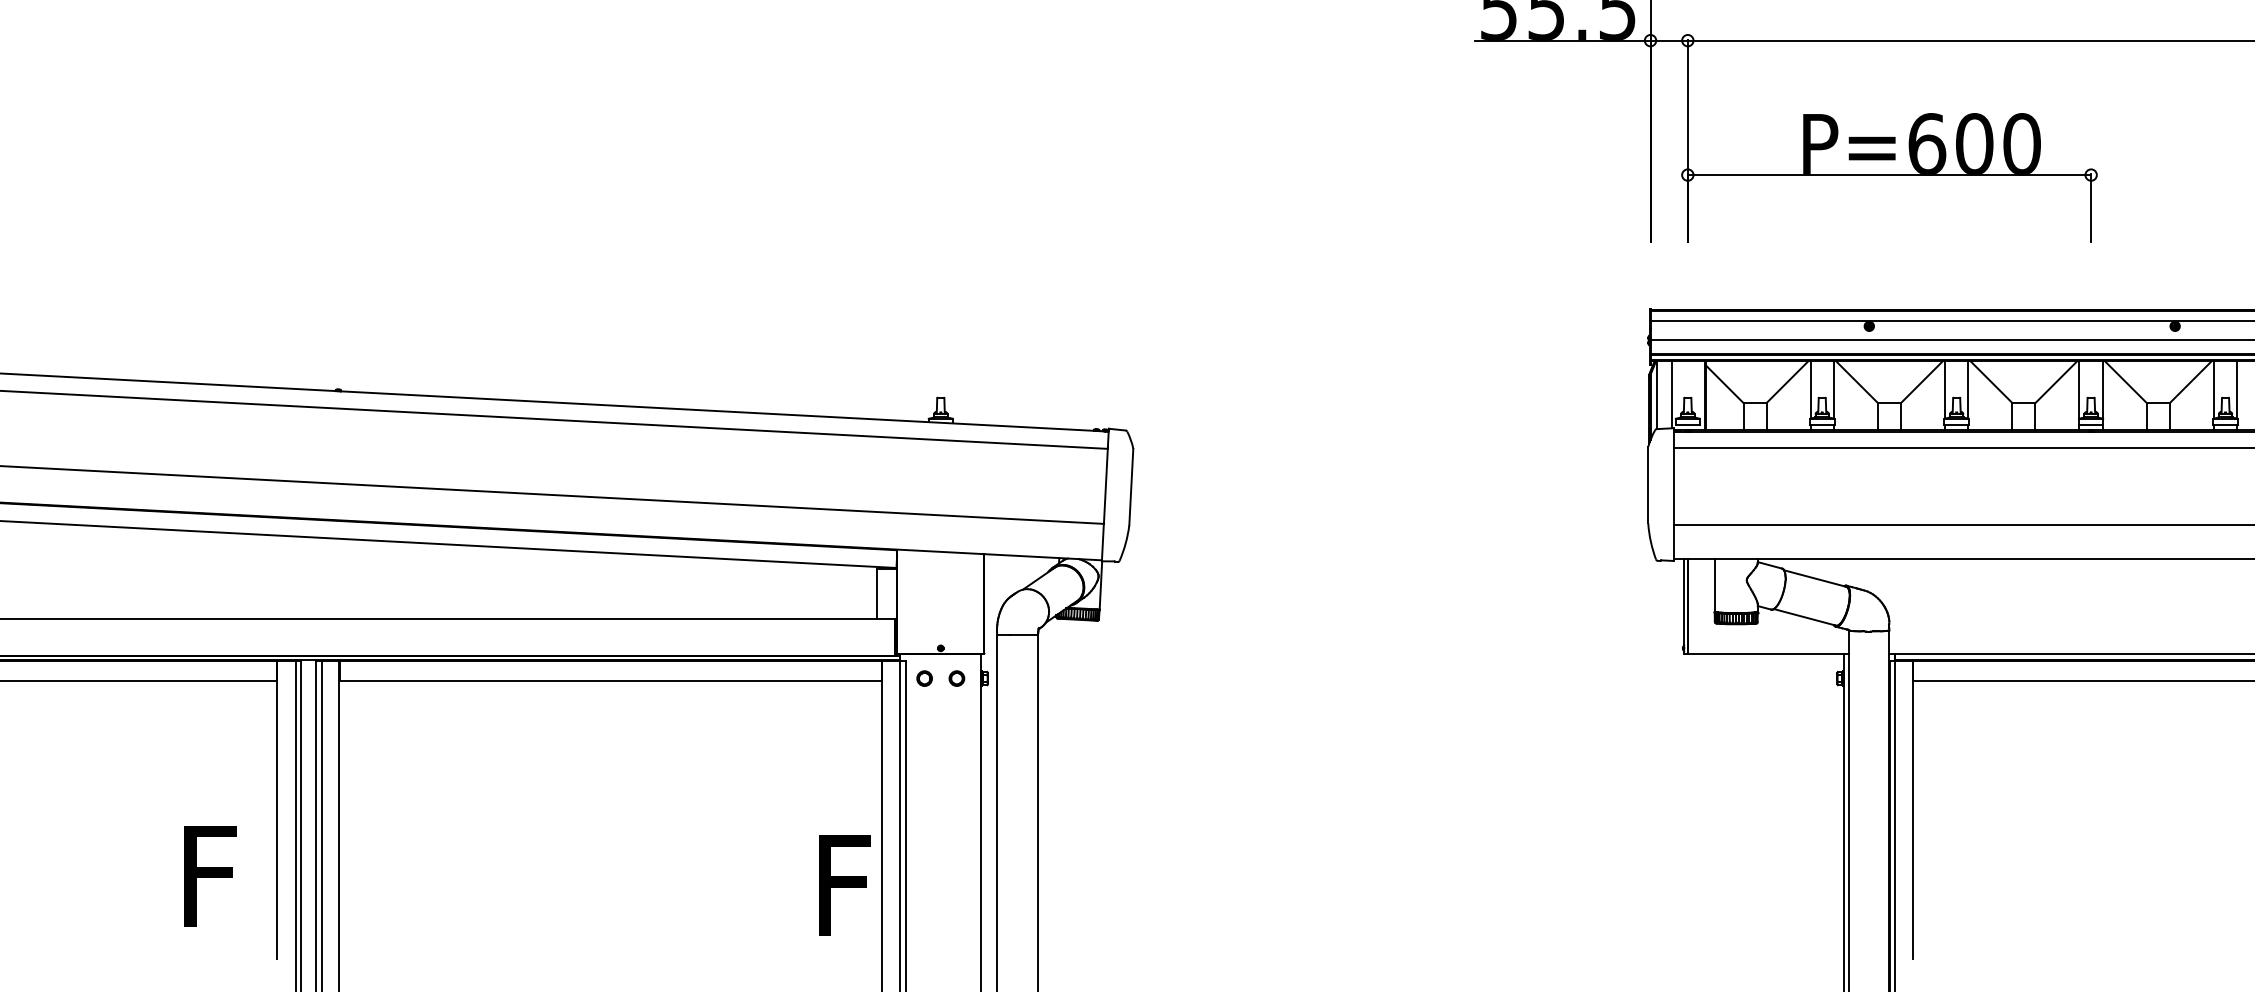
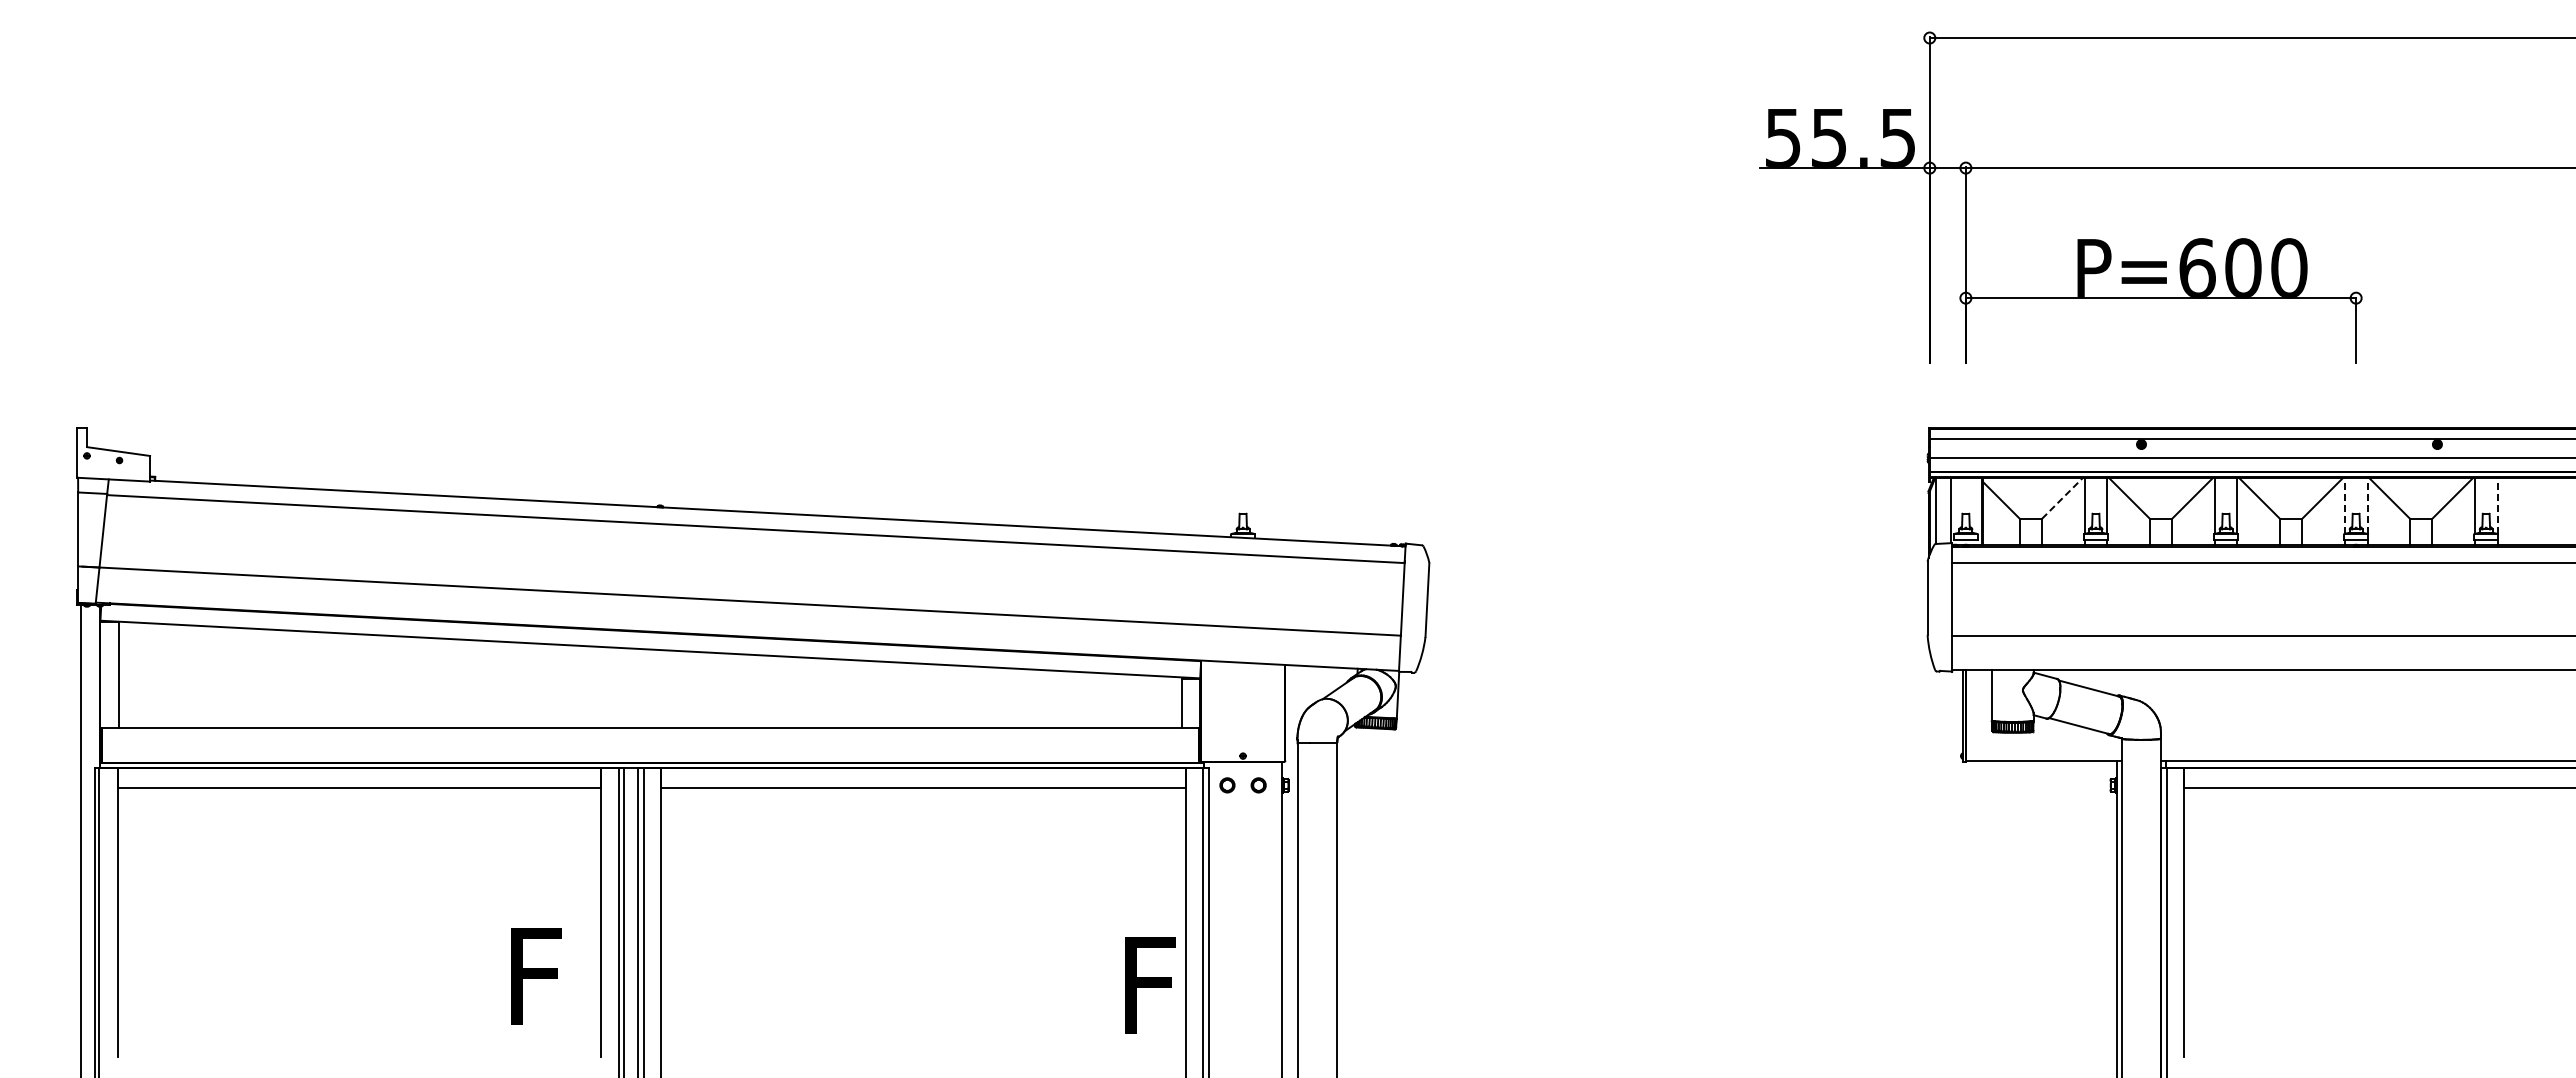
line: (1787, 382) -> (2062, 498), solid -> dashed
line: (2079, 389) -> (2344, 505), solid -> dashed
line: (2102, 389) -> (2367, 505), solid -> dashed
line: (2237, 389) -> (2497, 505), solid -> dashed

